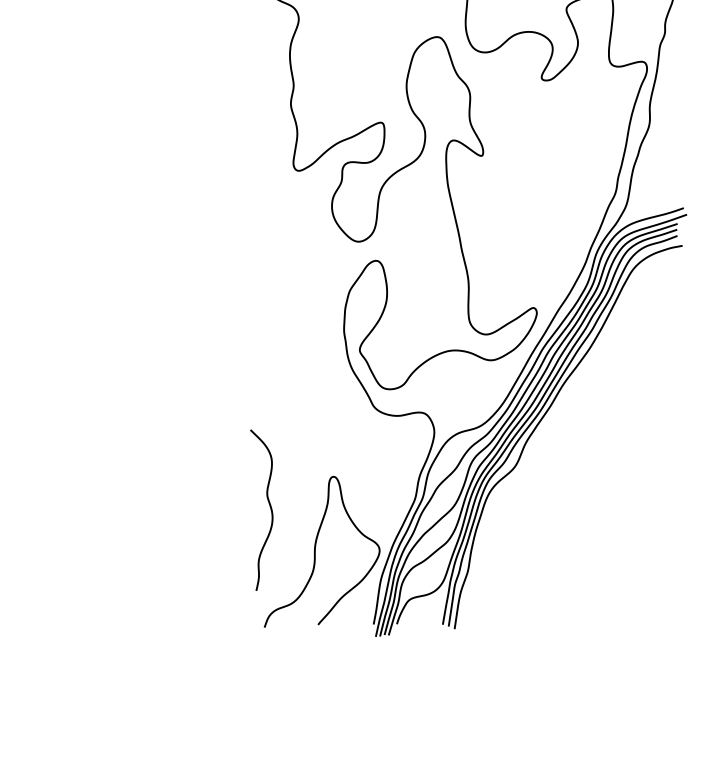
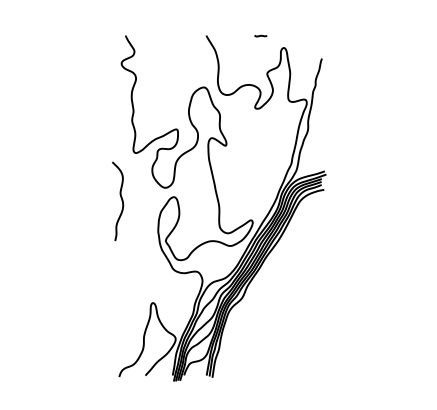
curve: (269, 510) -> (121, 201), moved

